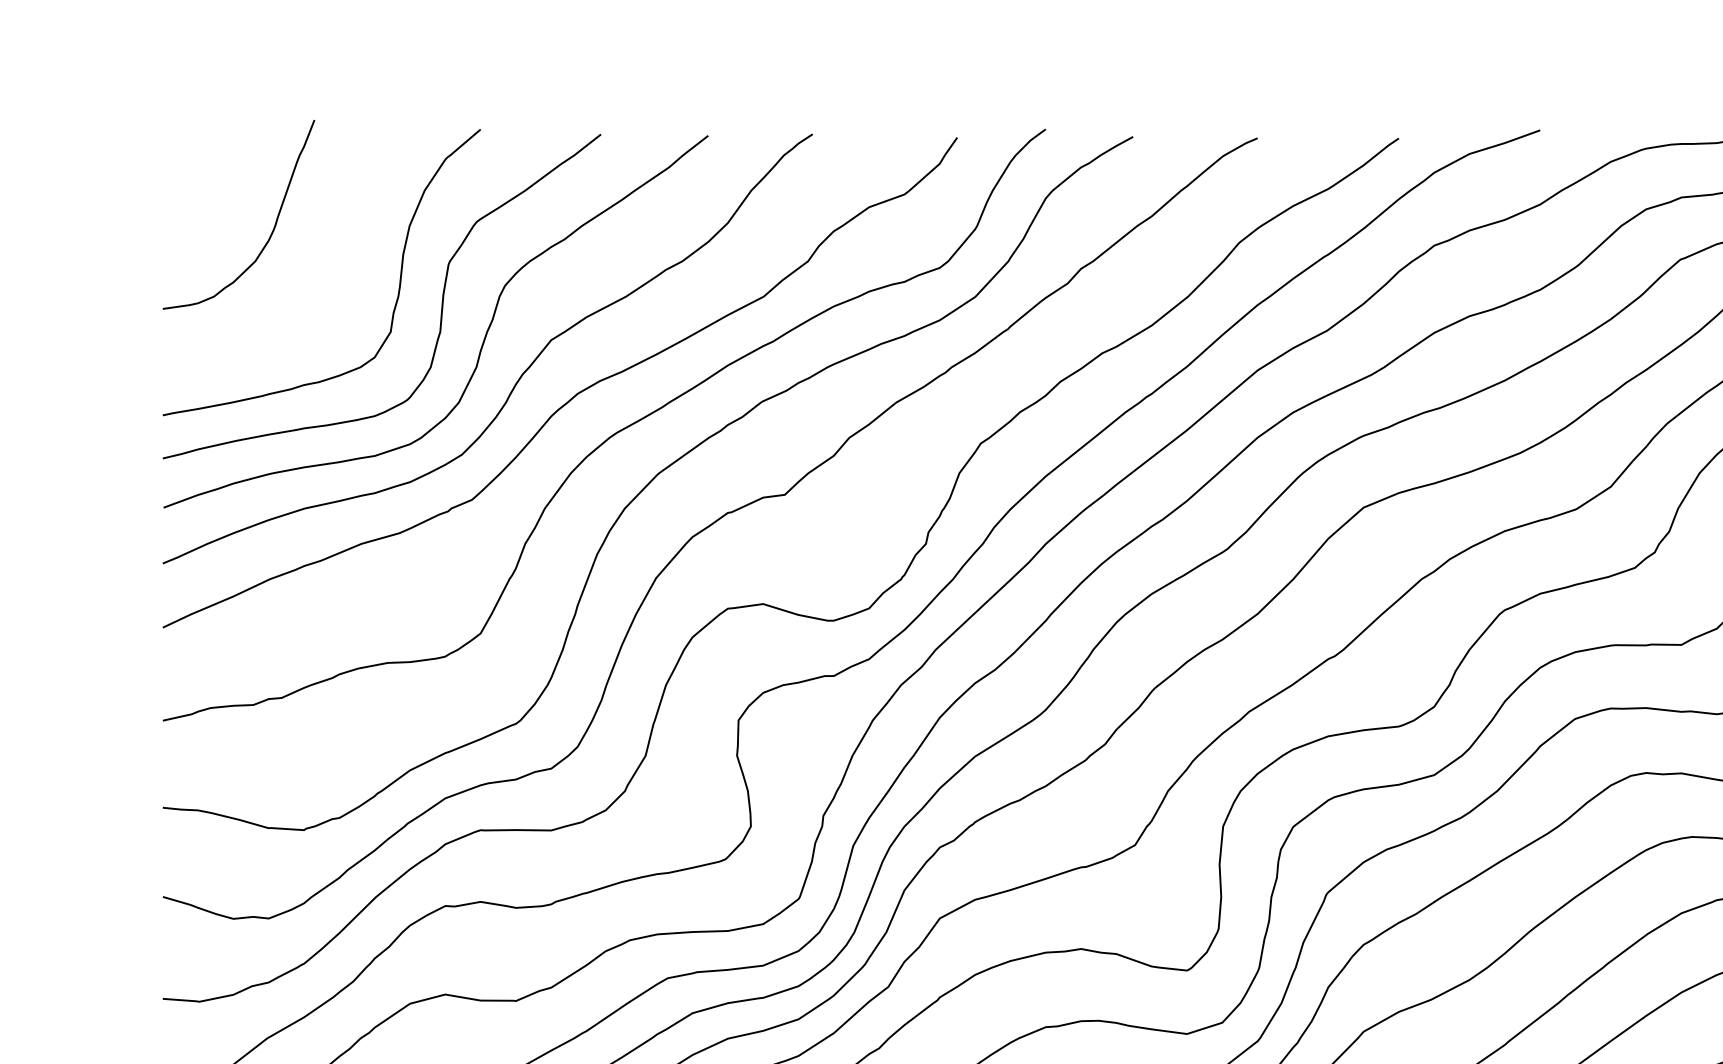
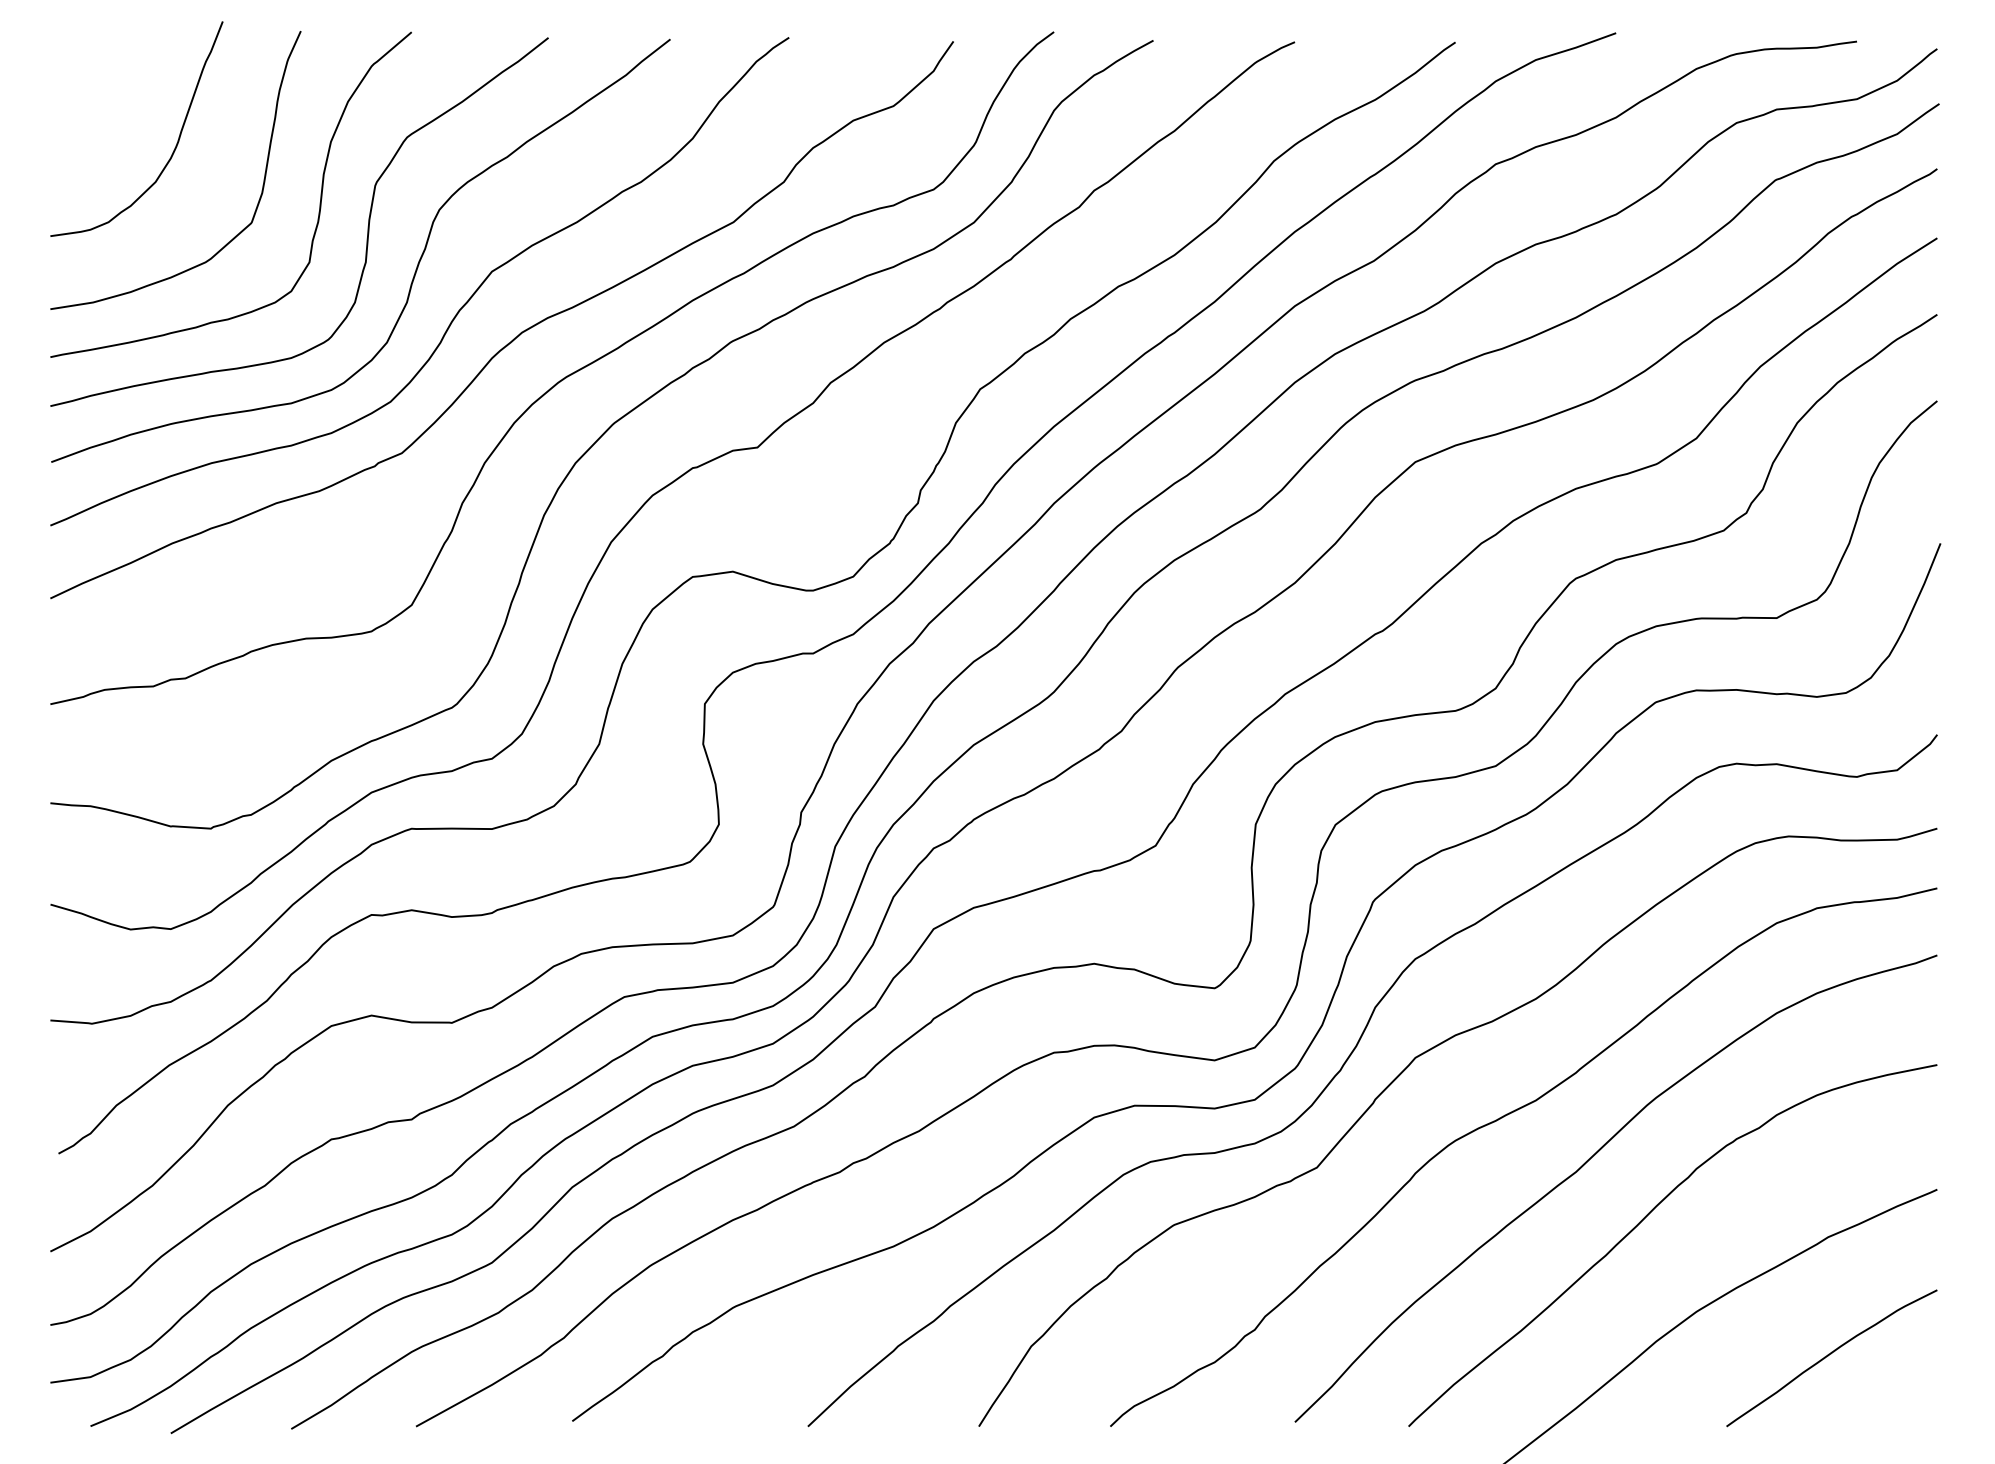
curve: (349, 263) -> (262, 184), added

